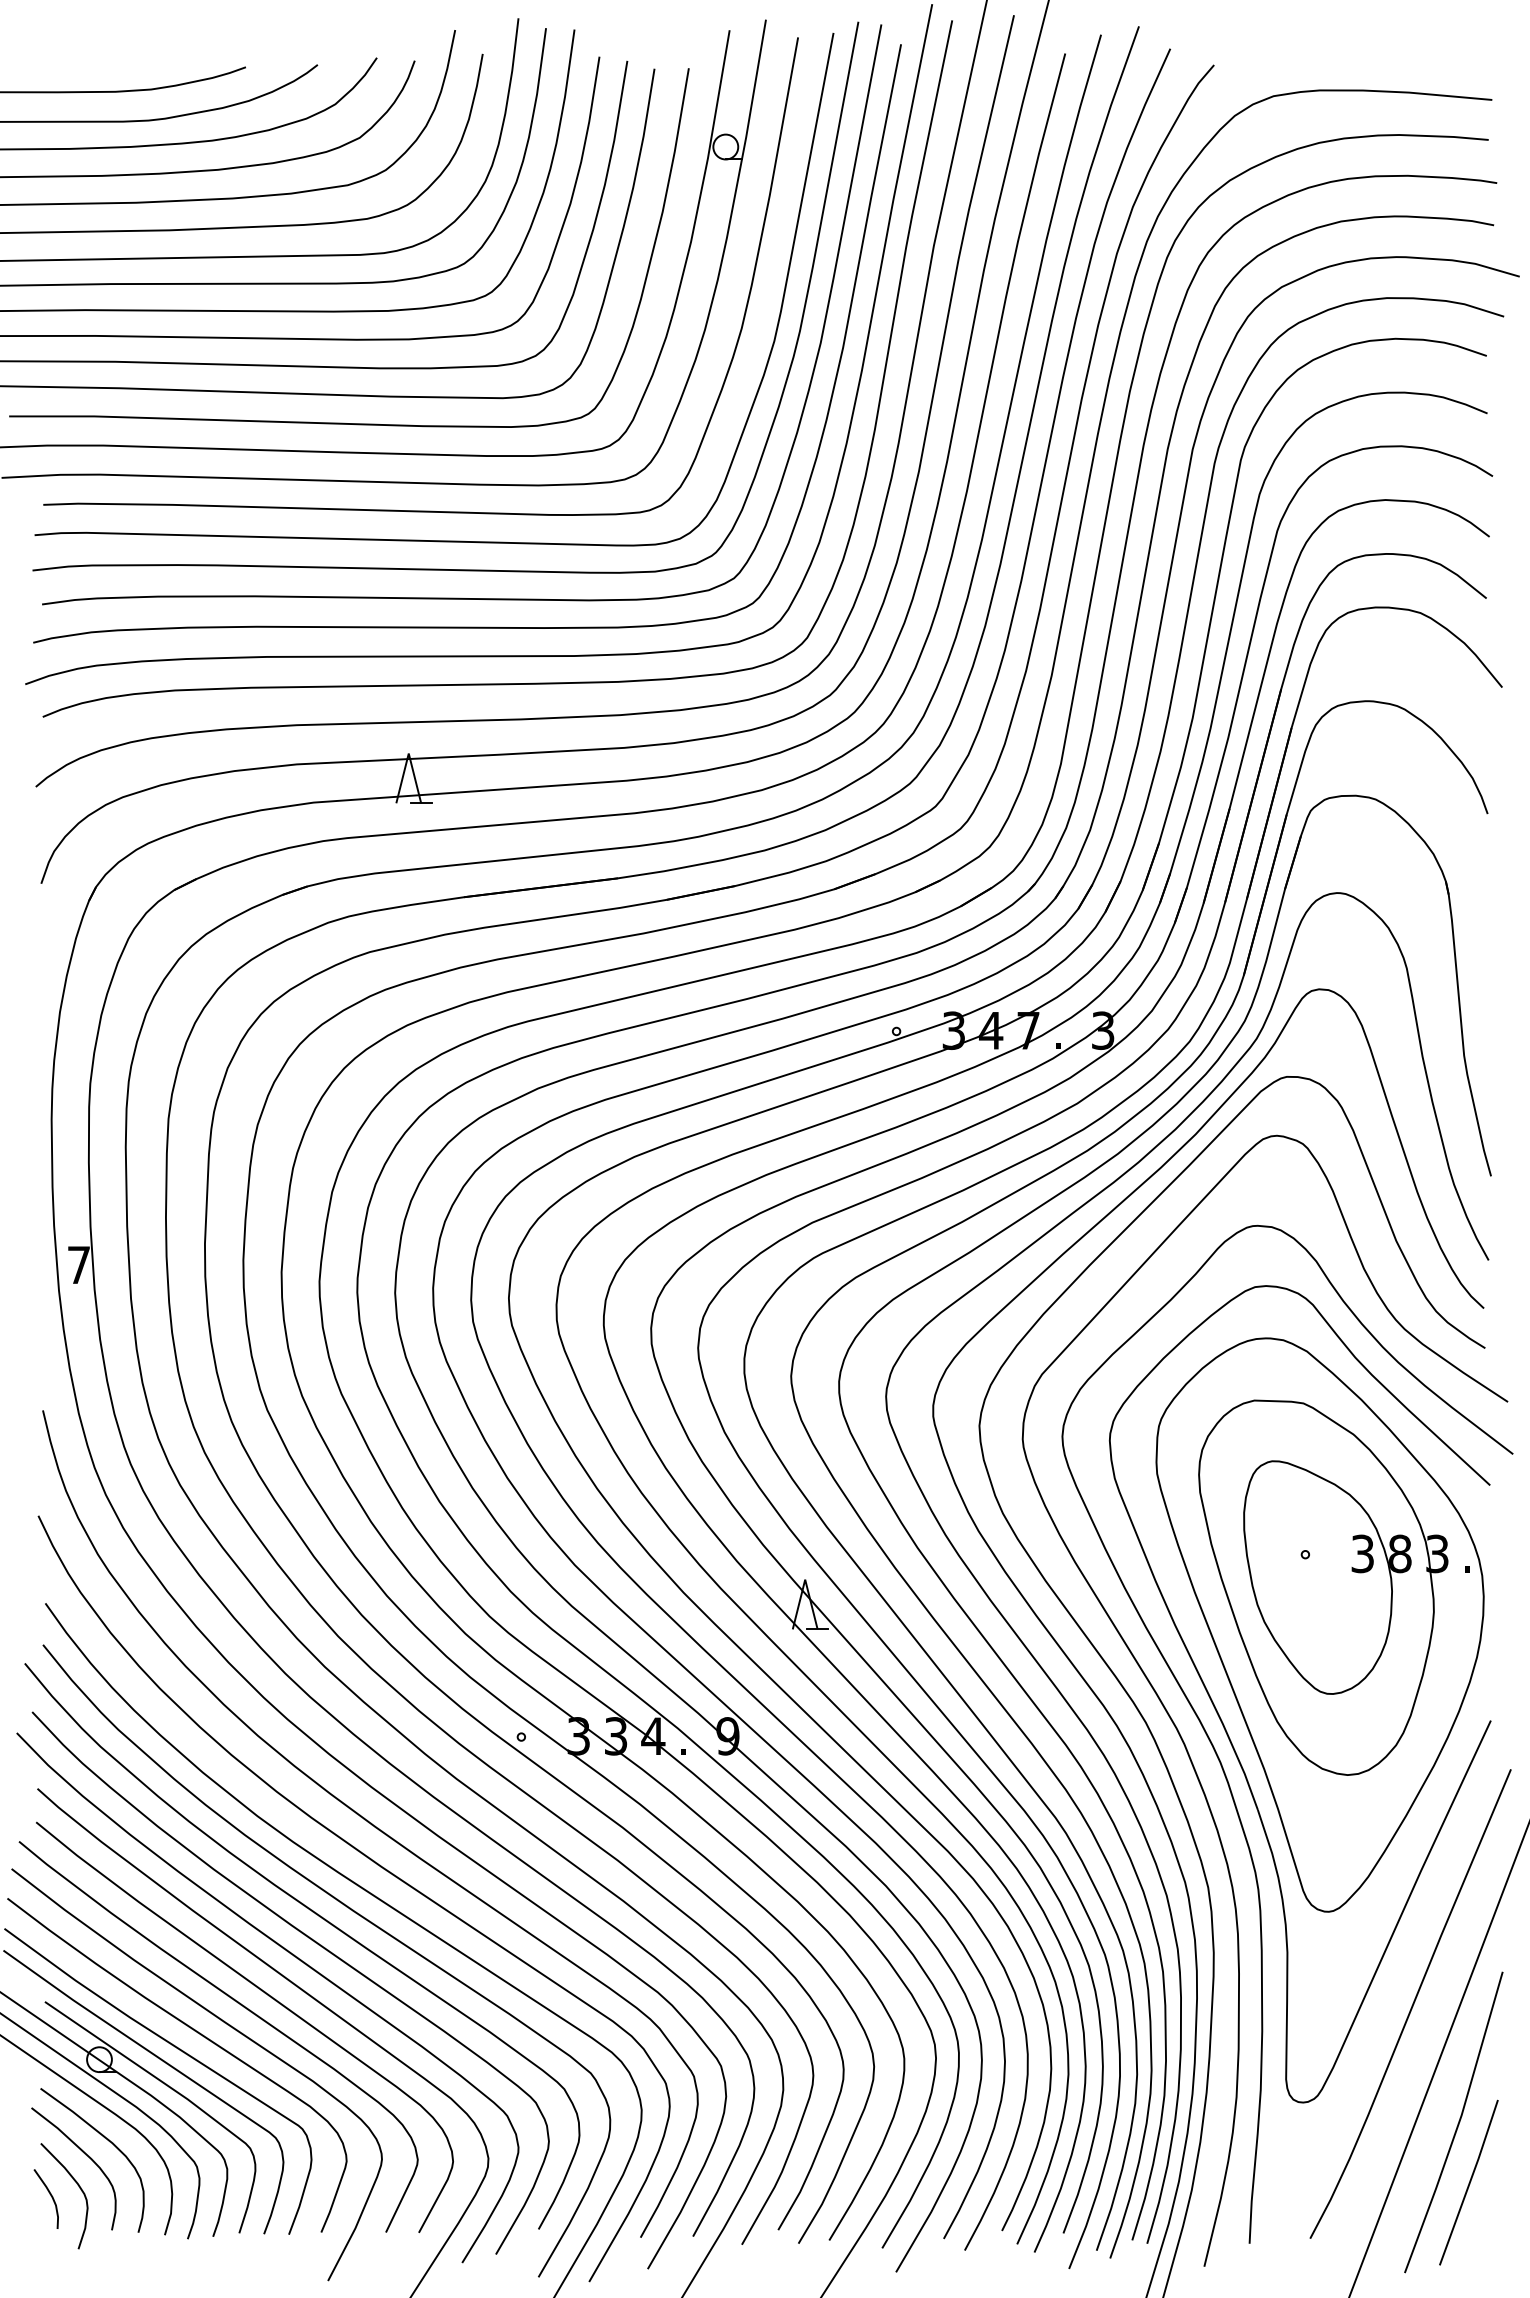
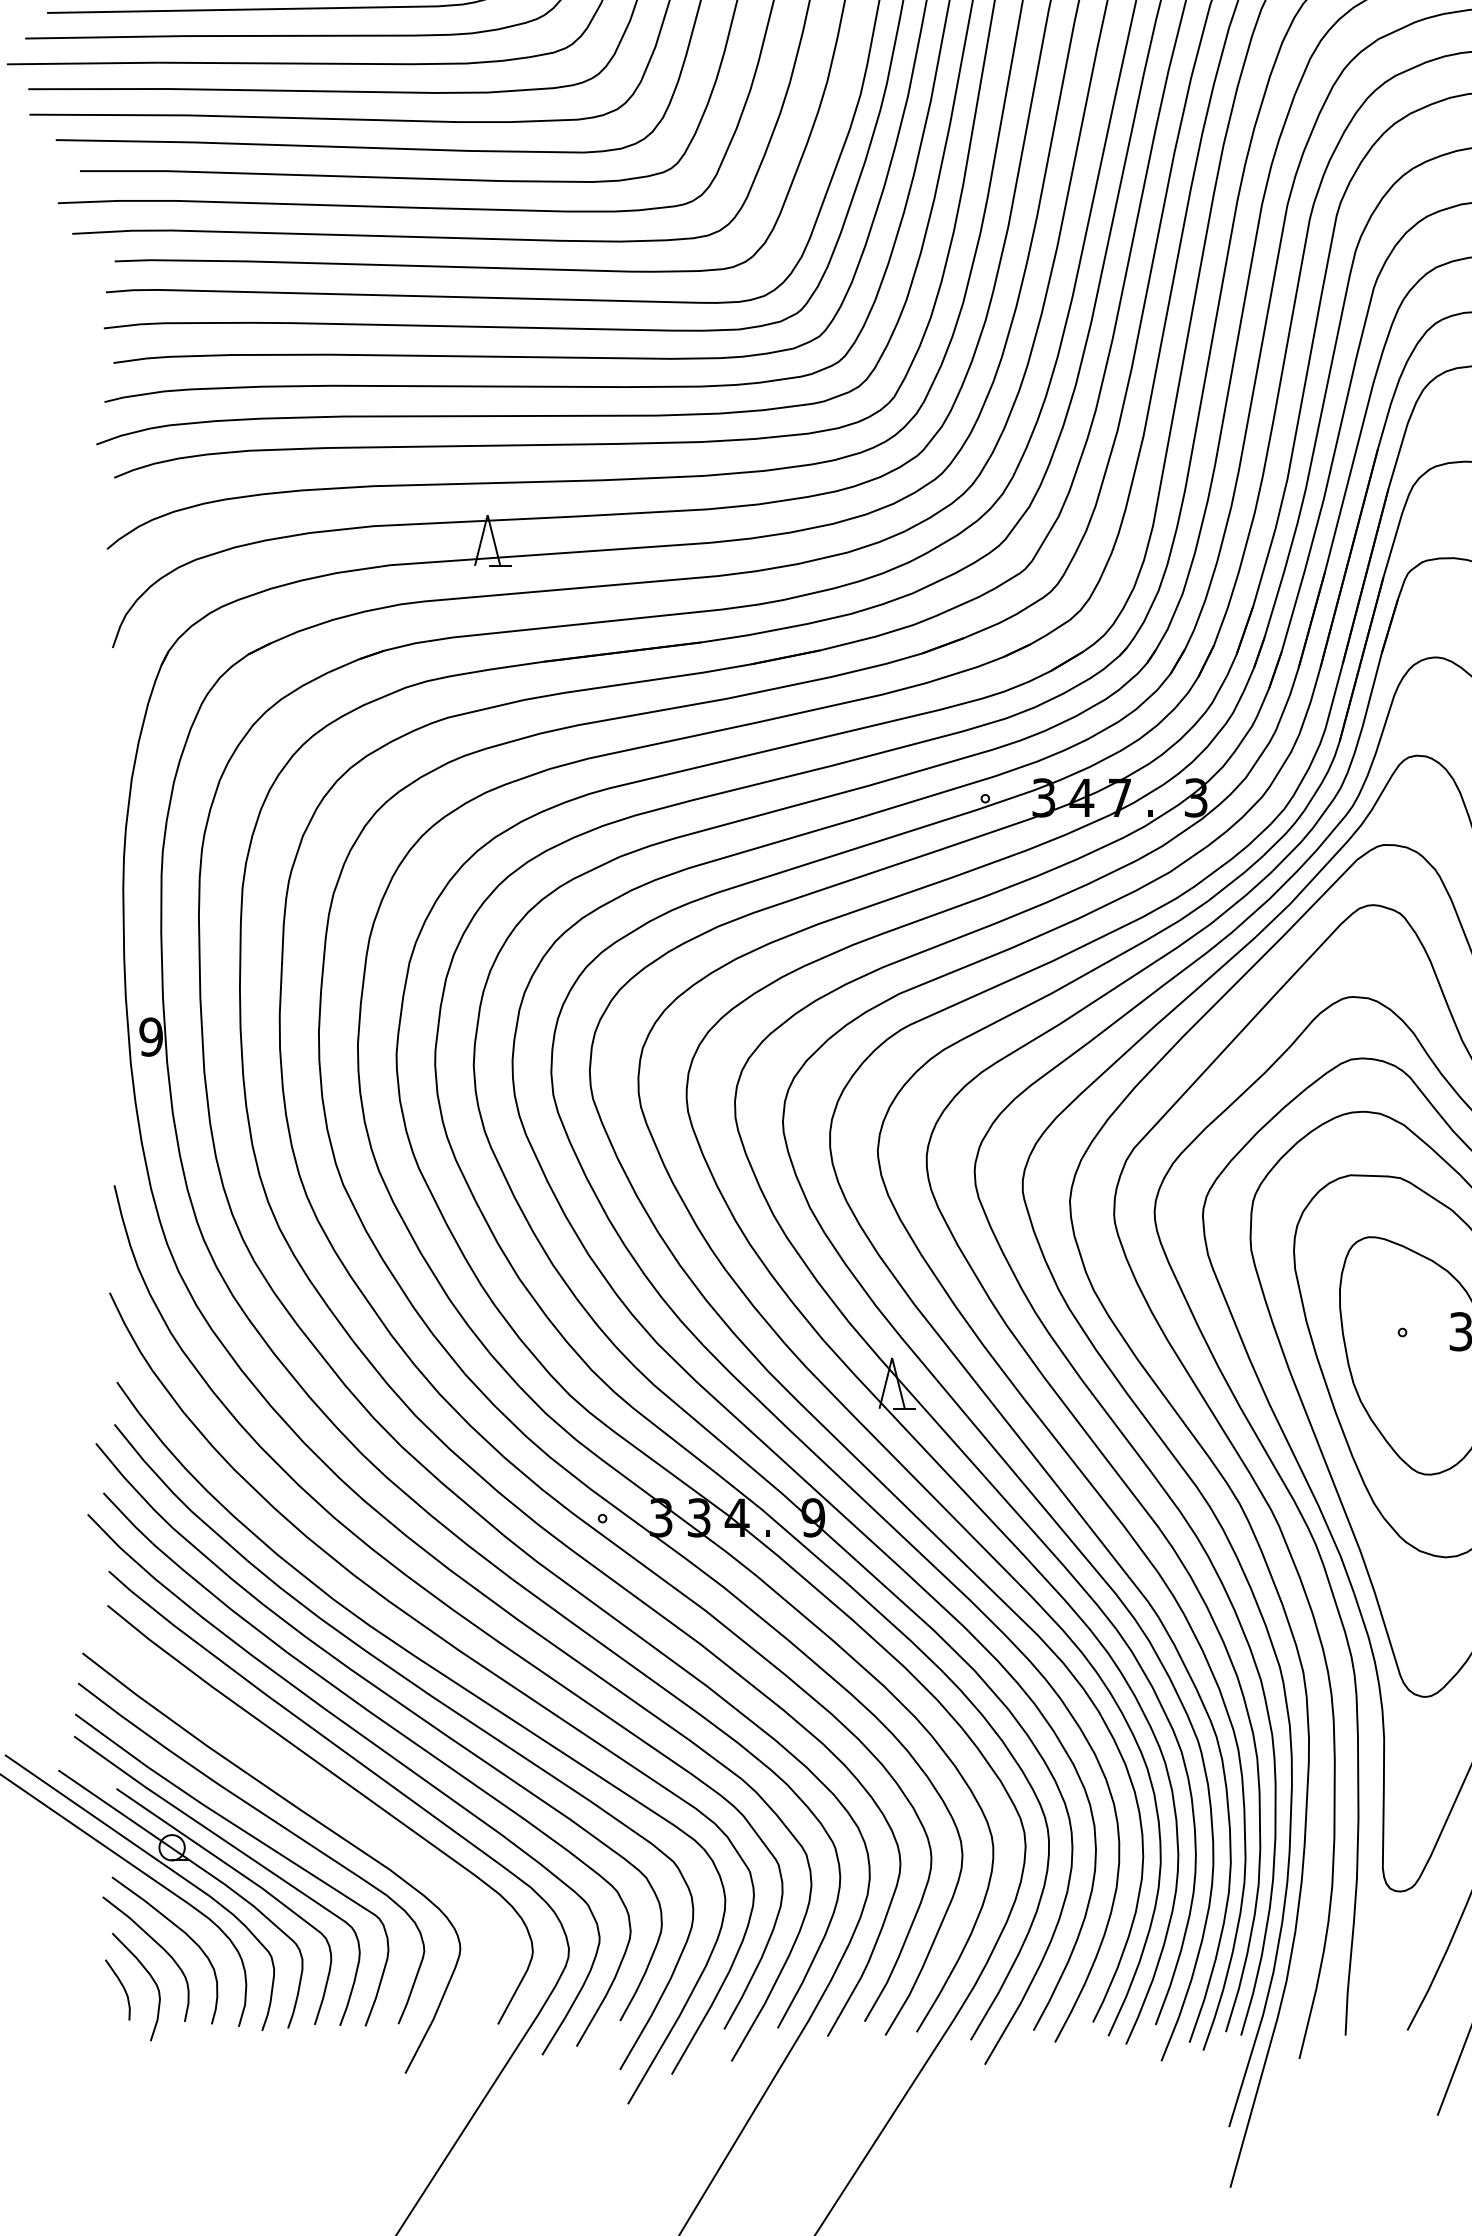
text: (78, 1264) -> (150, 1036), 7 -> 9
curve: (240, 2005) -> (315, 1792), removed

